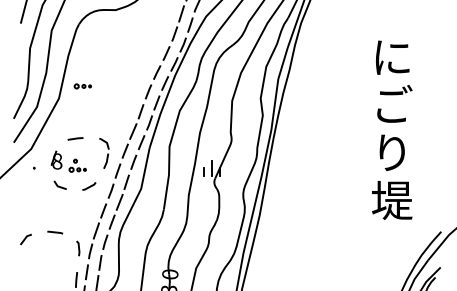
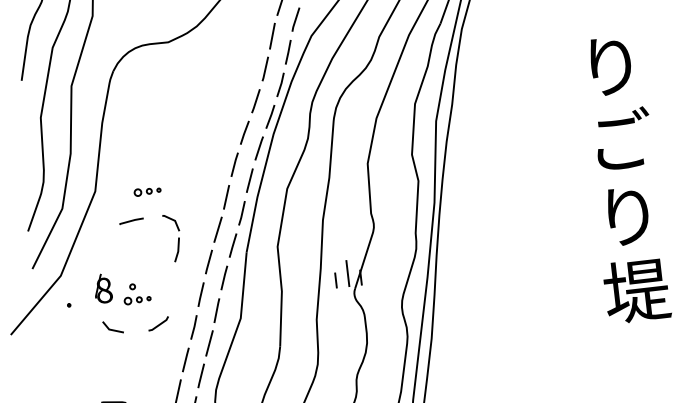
text: (392, 57) -> (611, 66), に -> り
part: (82, 86) -> (147, 191), moved
line: (75, 138) -> (131, 220), moved
part: (104, 153) -> (173, 238), moved

